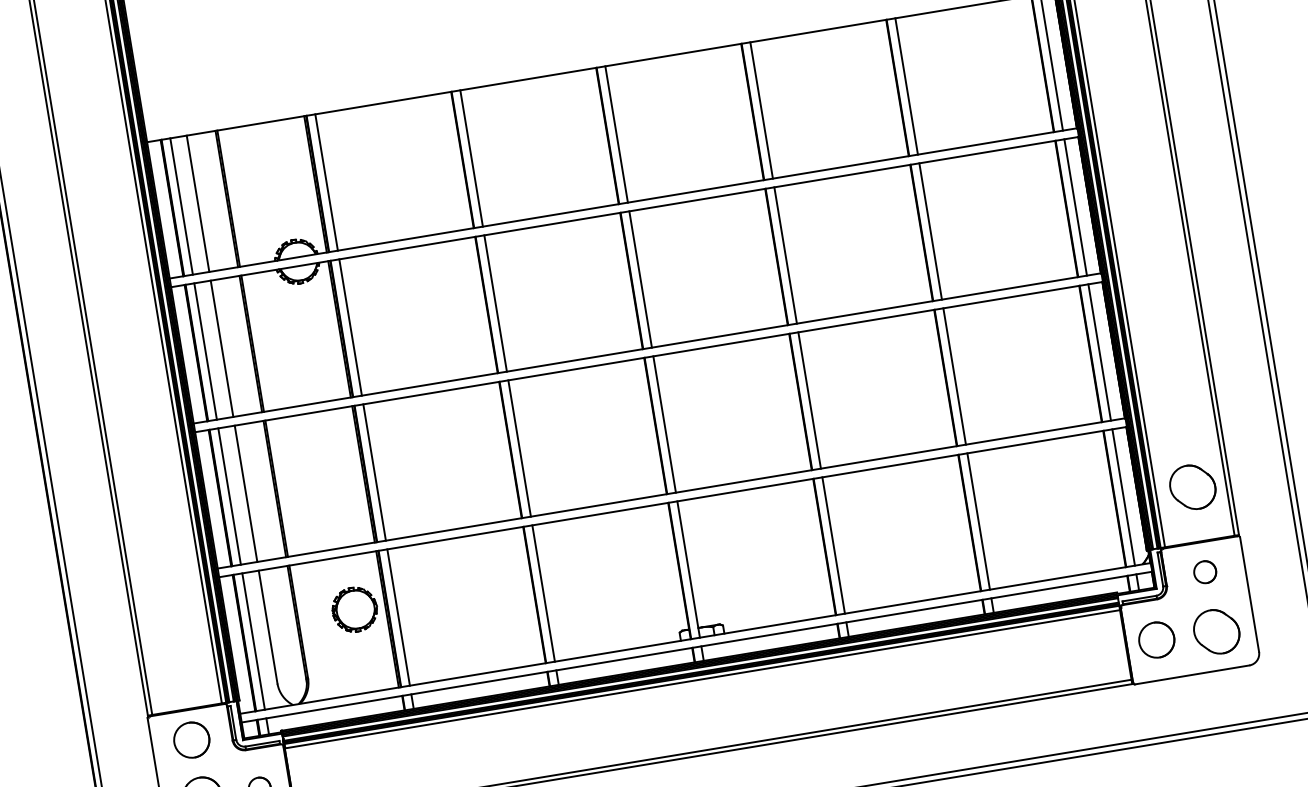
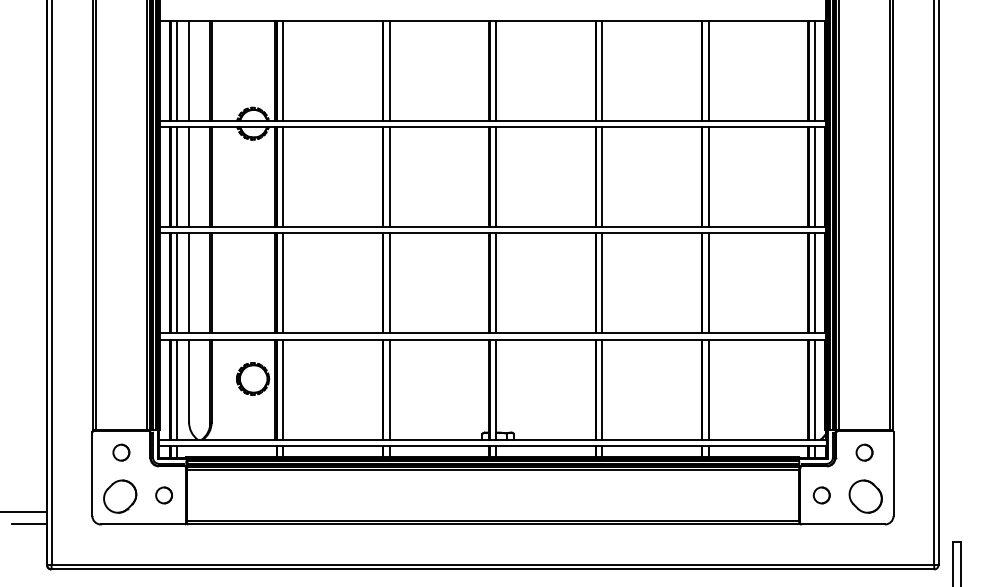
part: (1192, 487) -> (865, 390), removed
part: (1156, 640) -> (821, 495), size x0.62
part: (192, 739) -> (121, 452), size x0.62

